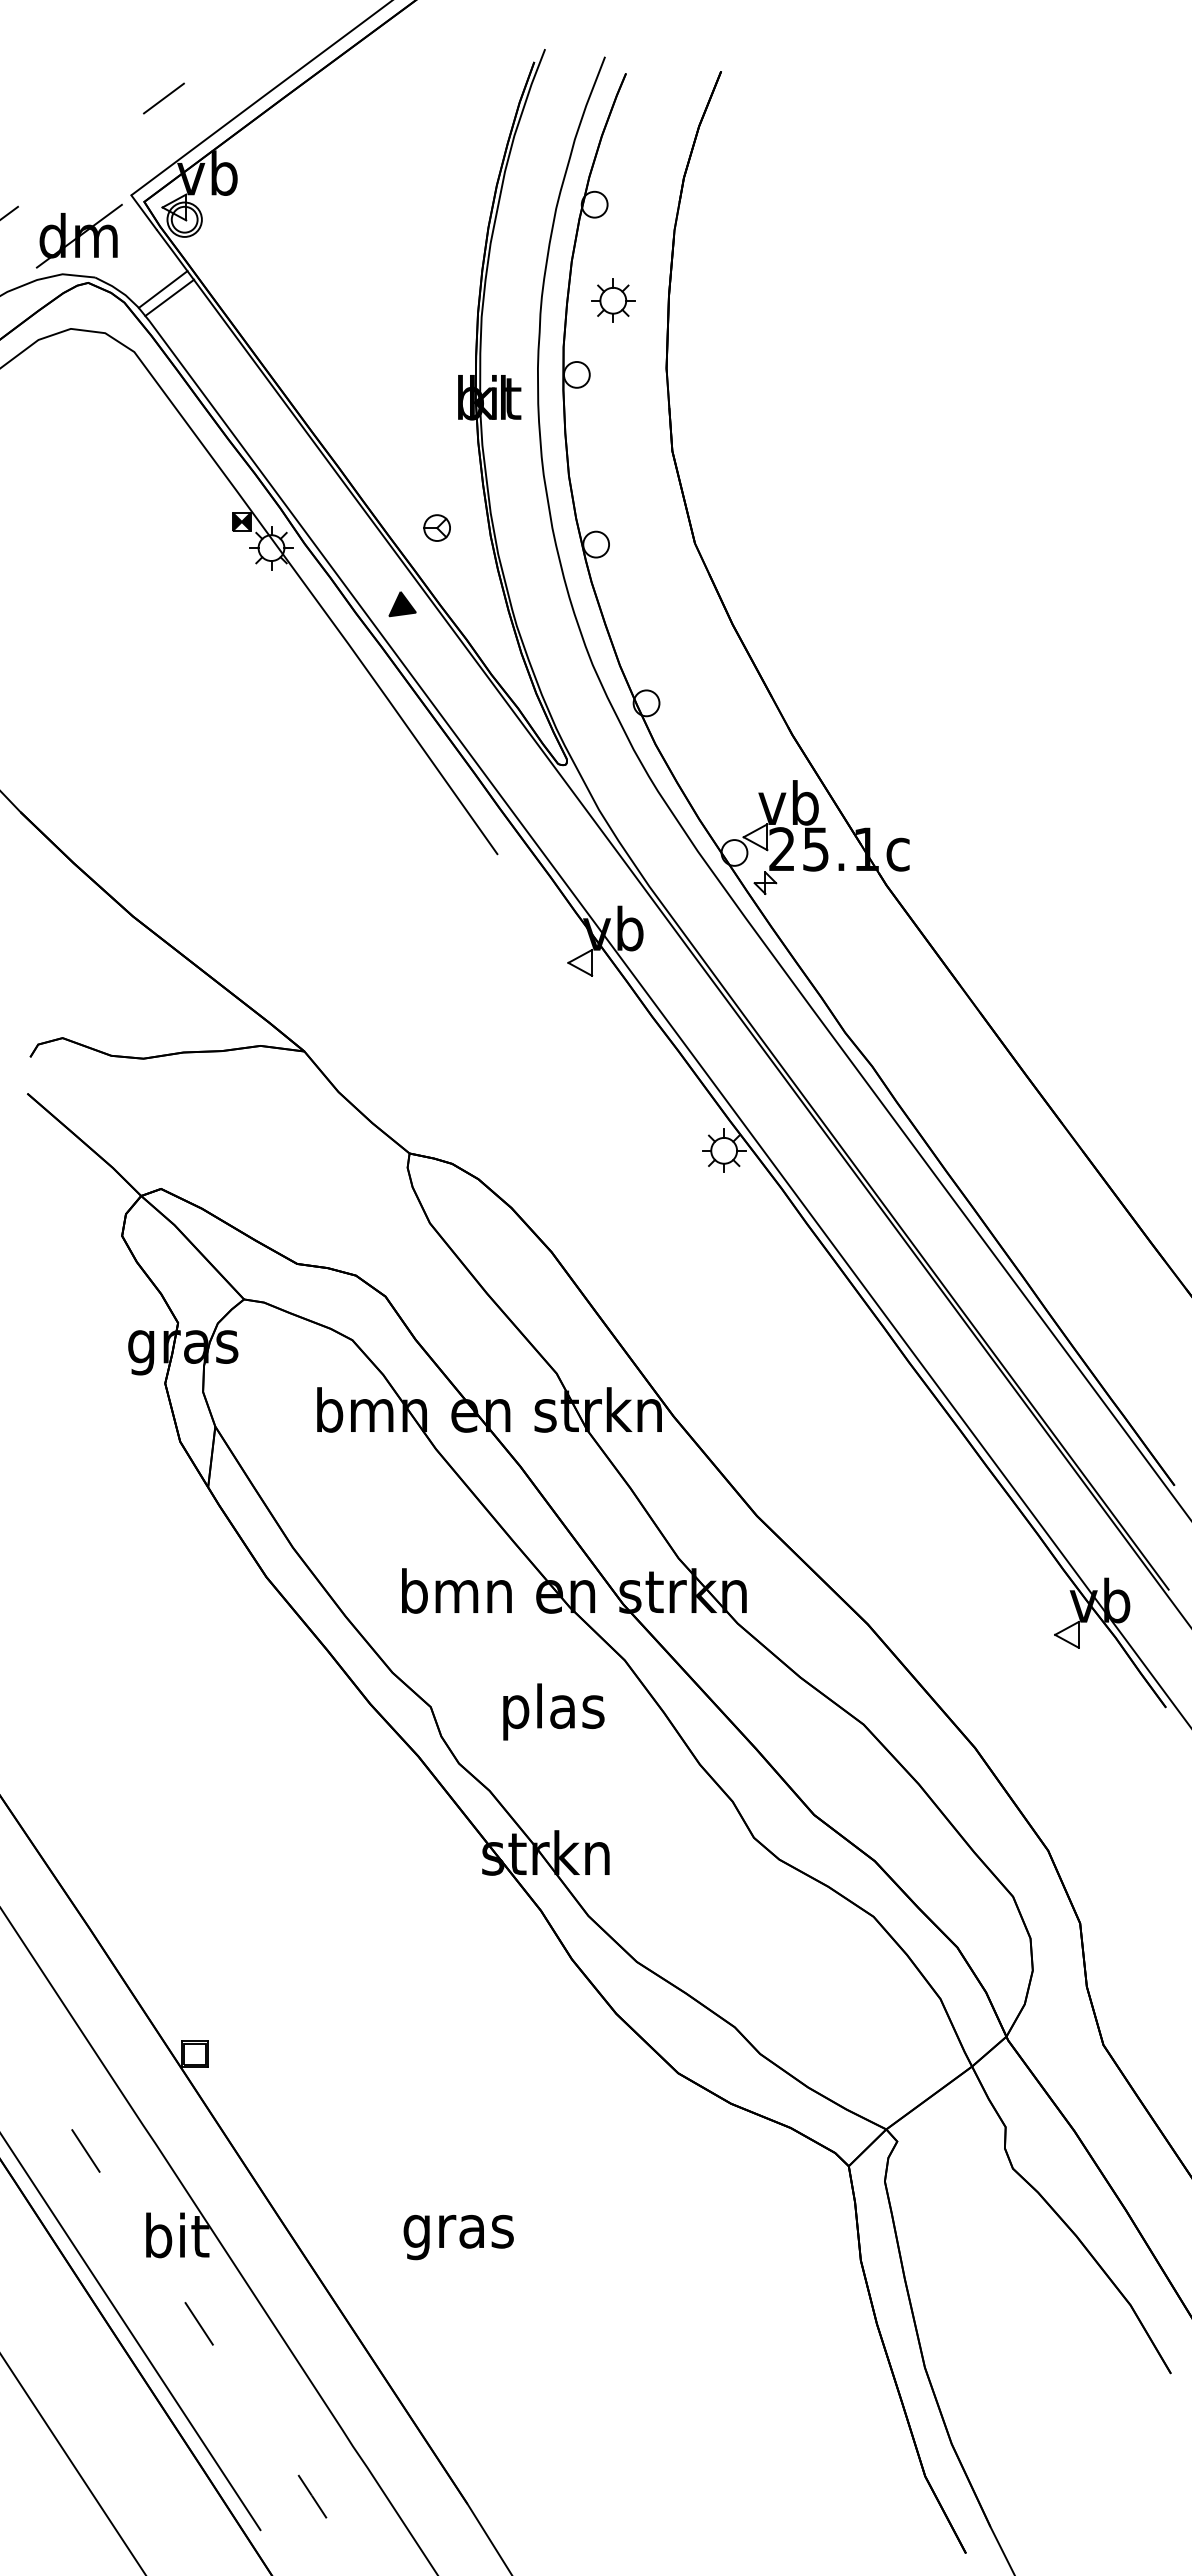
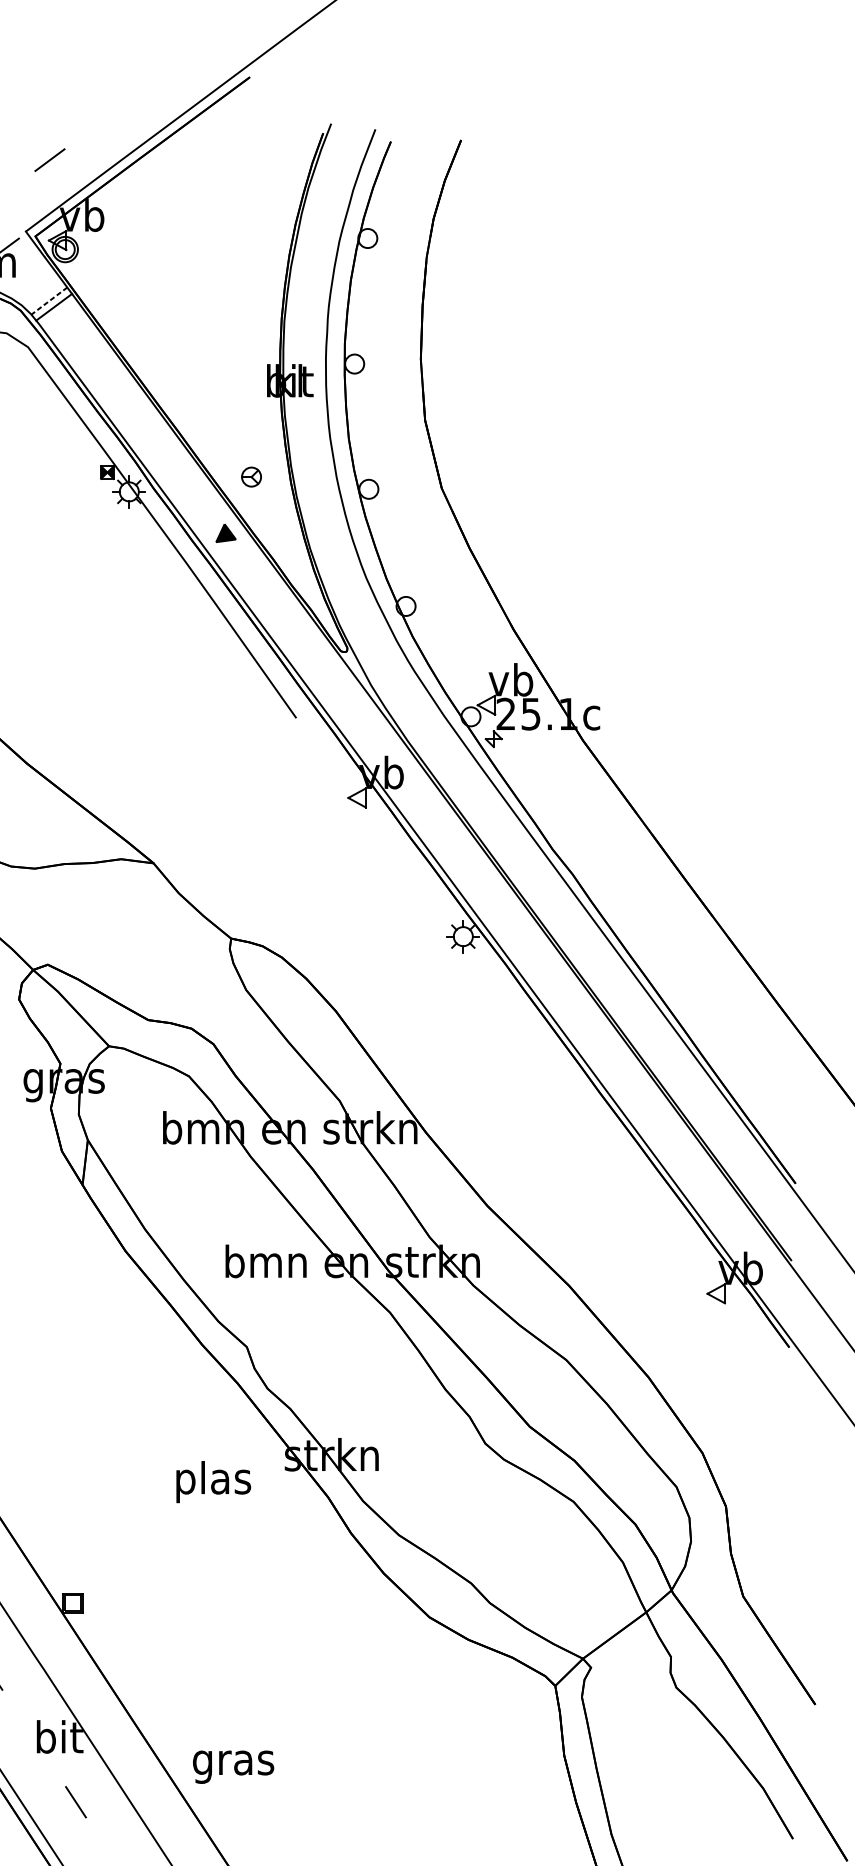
line: (163, 289) -> (49, 301), solid -> dashed
part: (613, 300) -> (381, 309), removed
text: (553, 1711) -> (213, 1481), moved
text: (458, 2237) -> (233, 1767), moved

